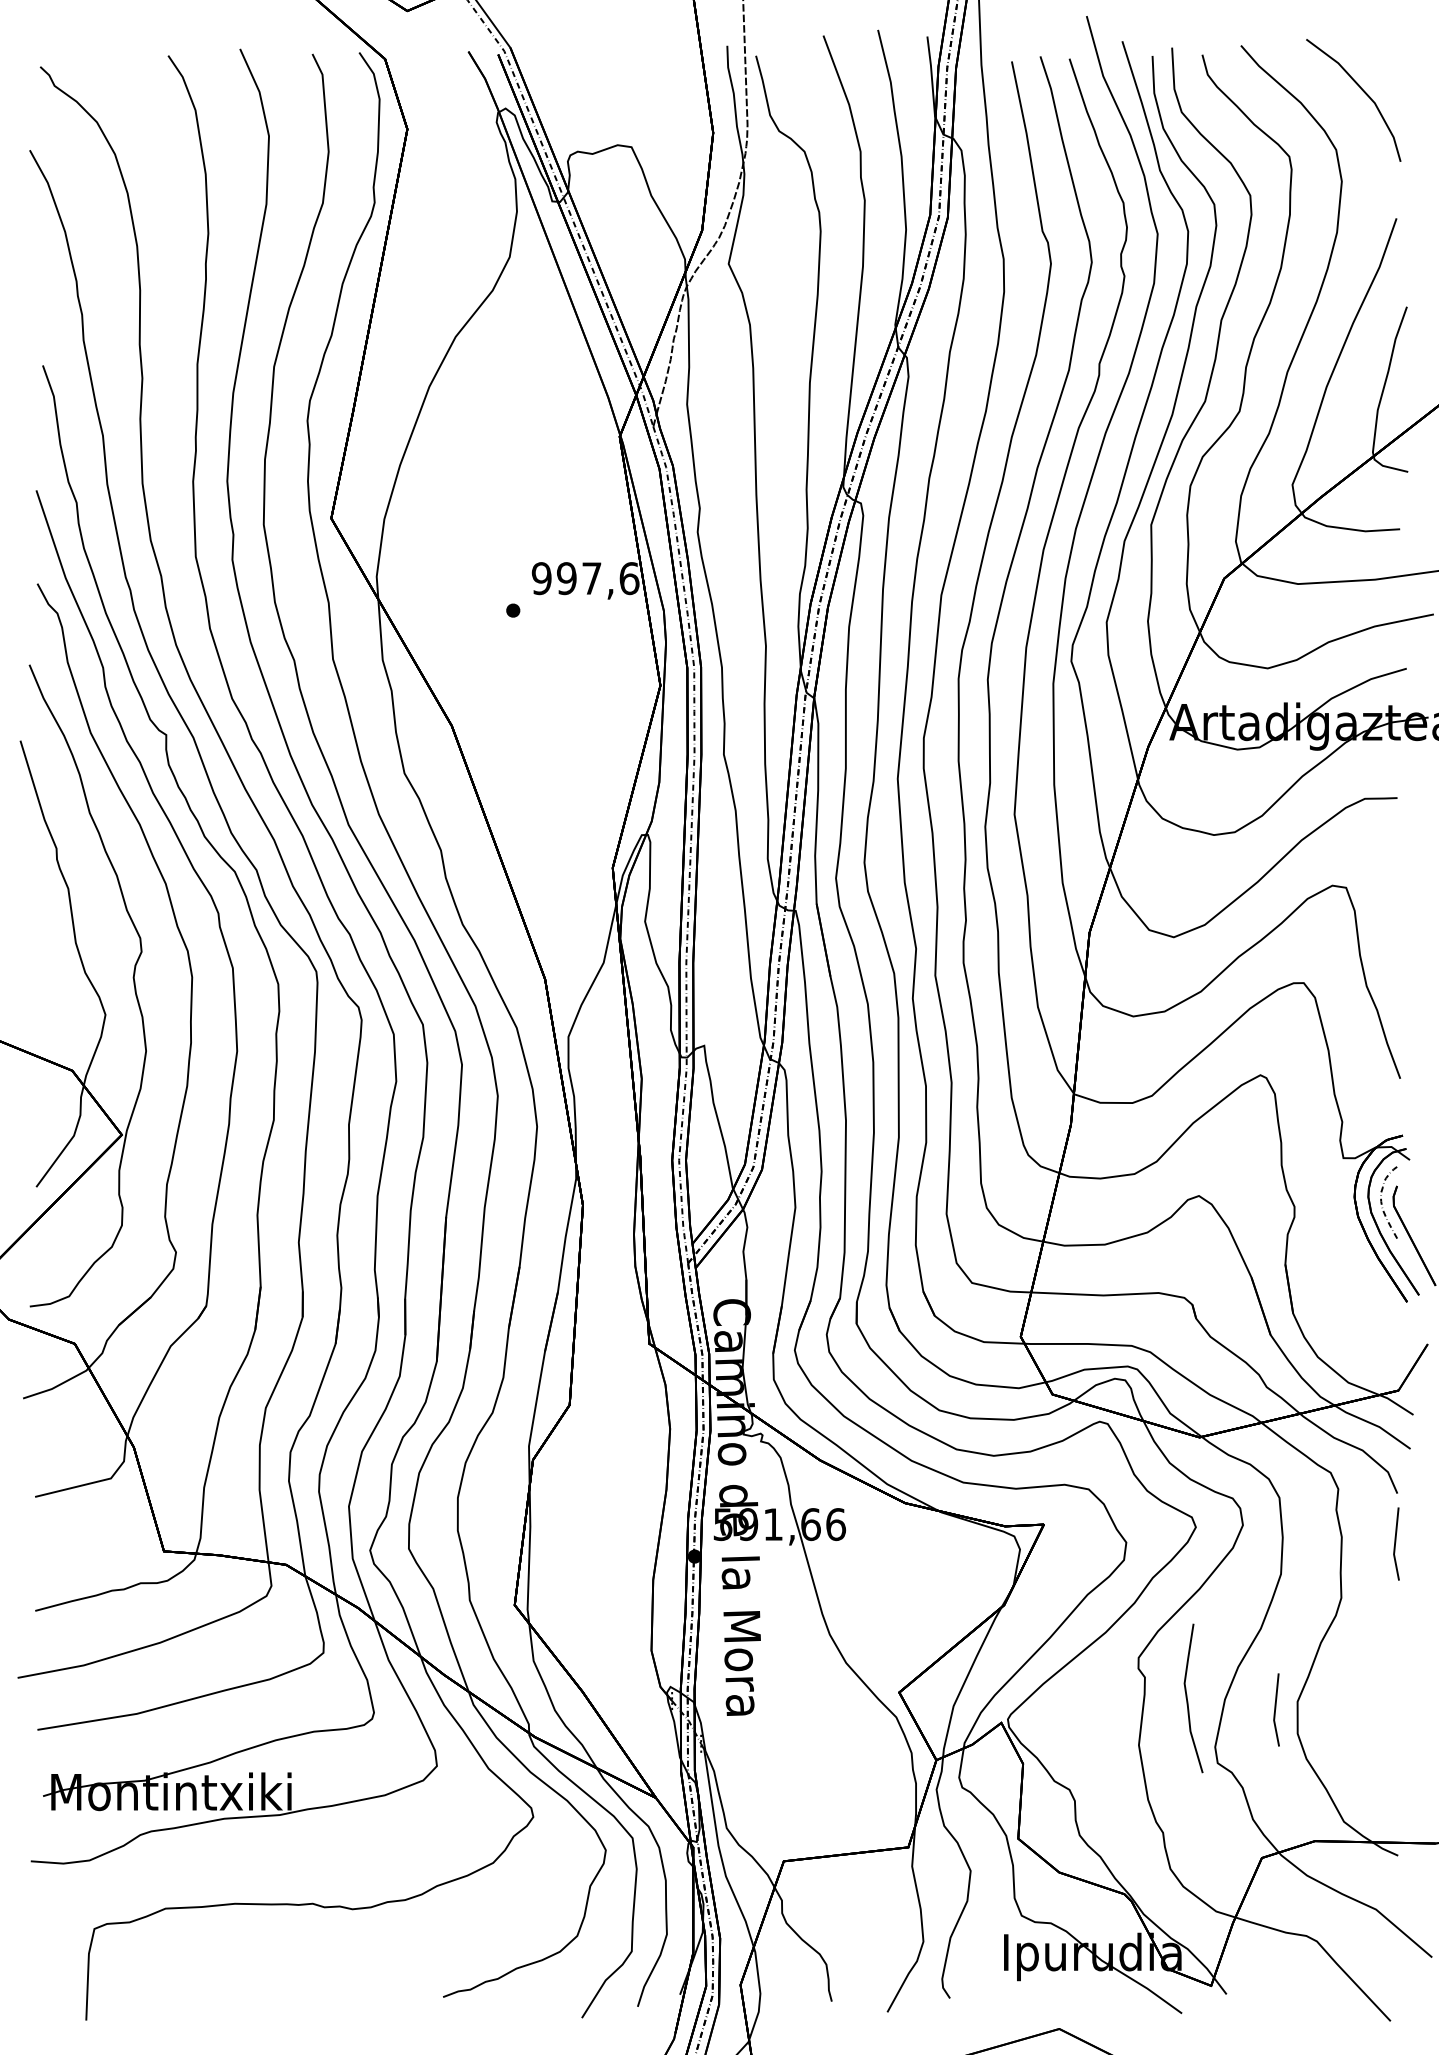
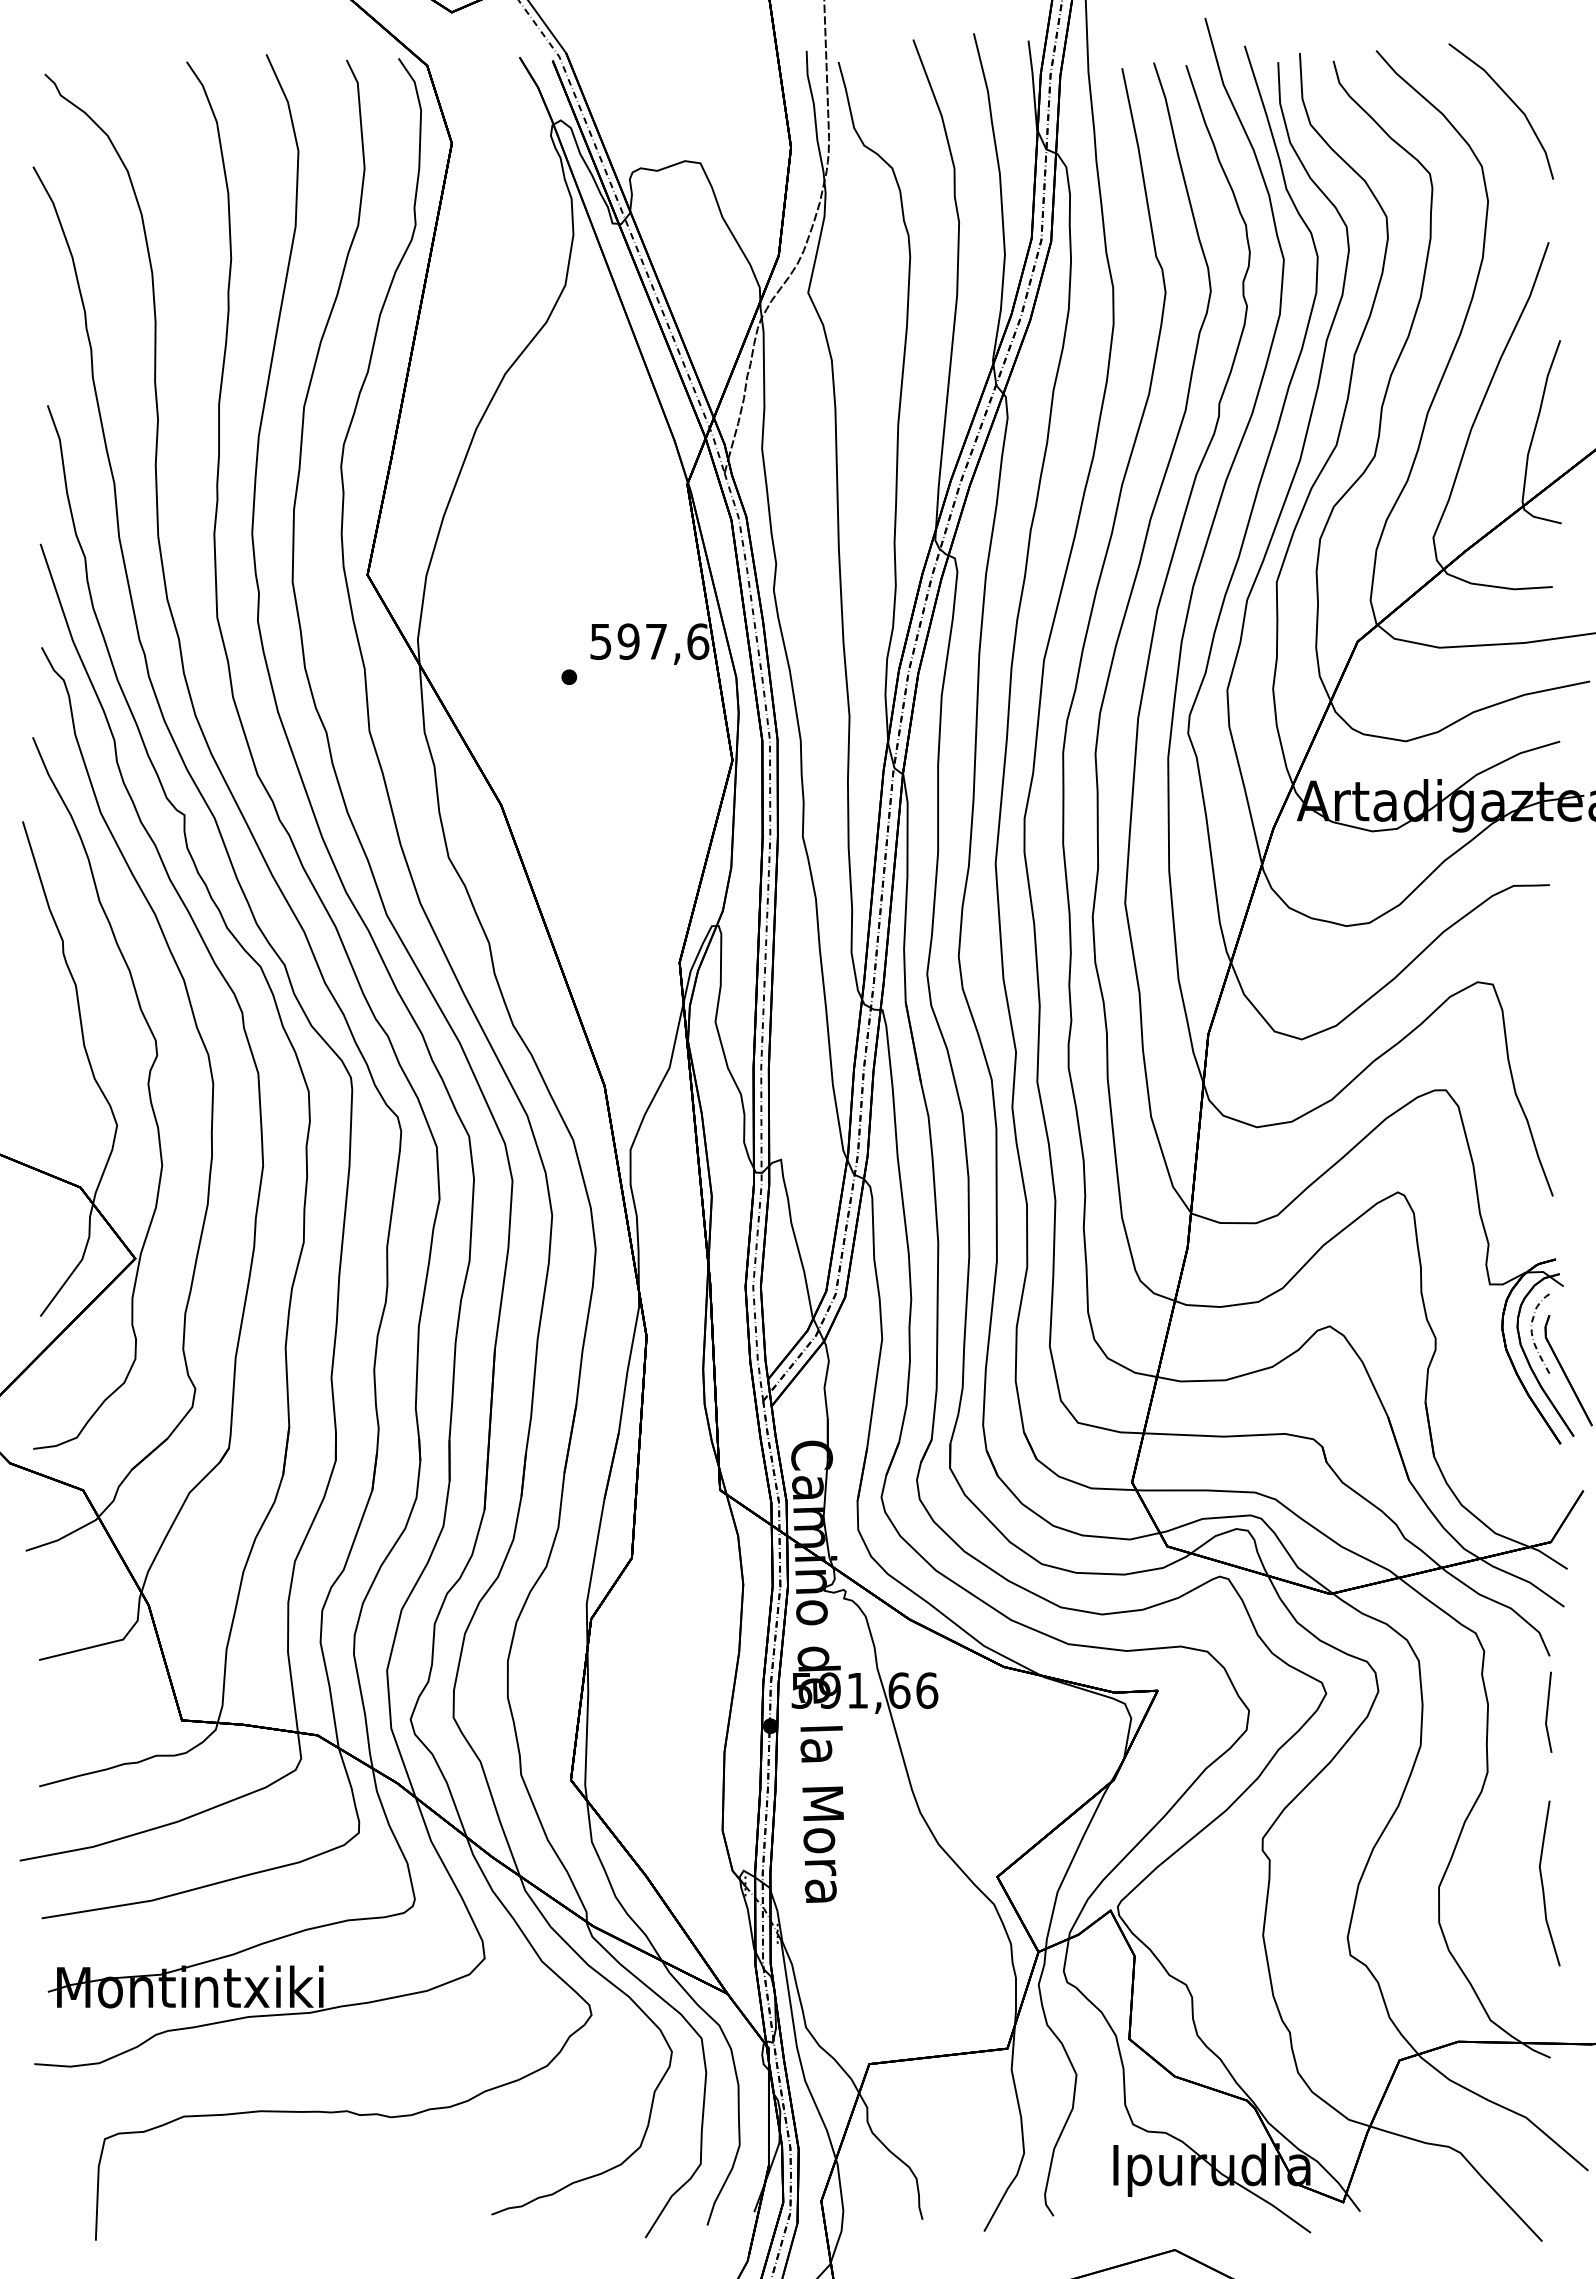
text: (541, 578) -> (600, 641), 997,6 -> 597,6
curve: (1187, 1698) -> (1543, 1883), moved
line: (1276, 1709) -> (1415, 1895), removed

